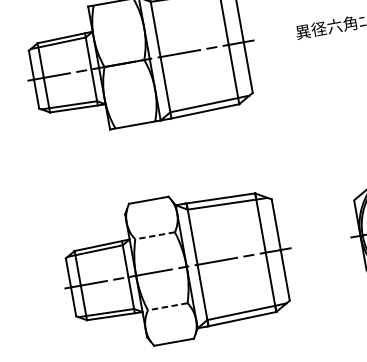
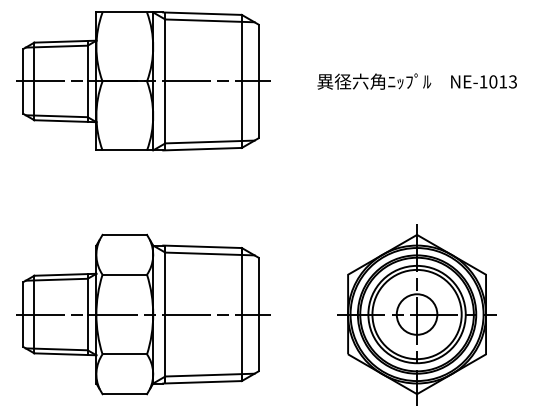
line: (154, 235) -> (124, 274), dashed -> solid
line: (167, 306) -> (124, 354), dashed -> solid

